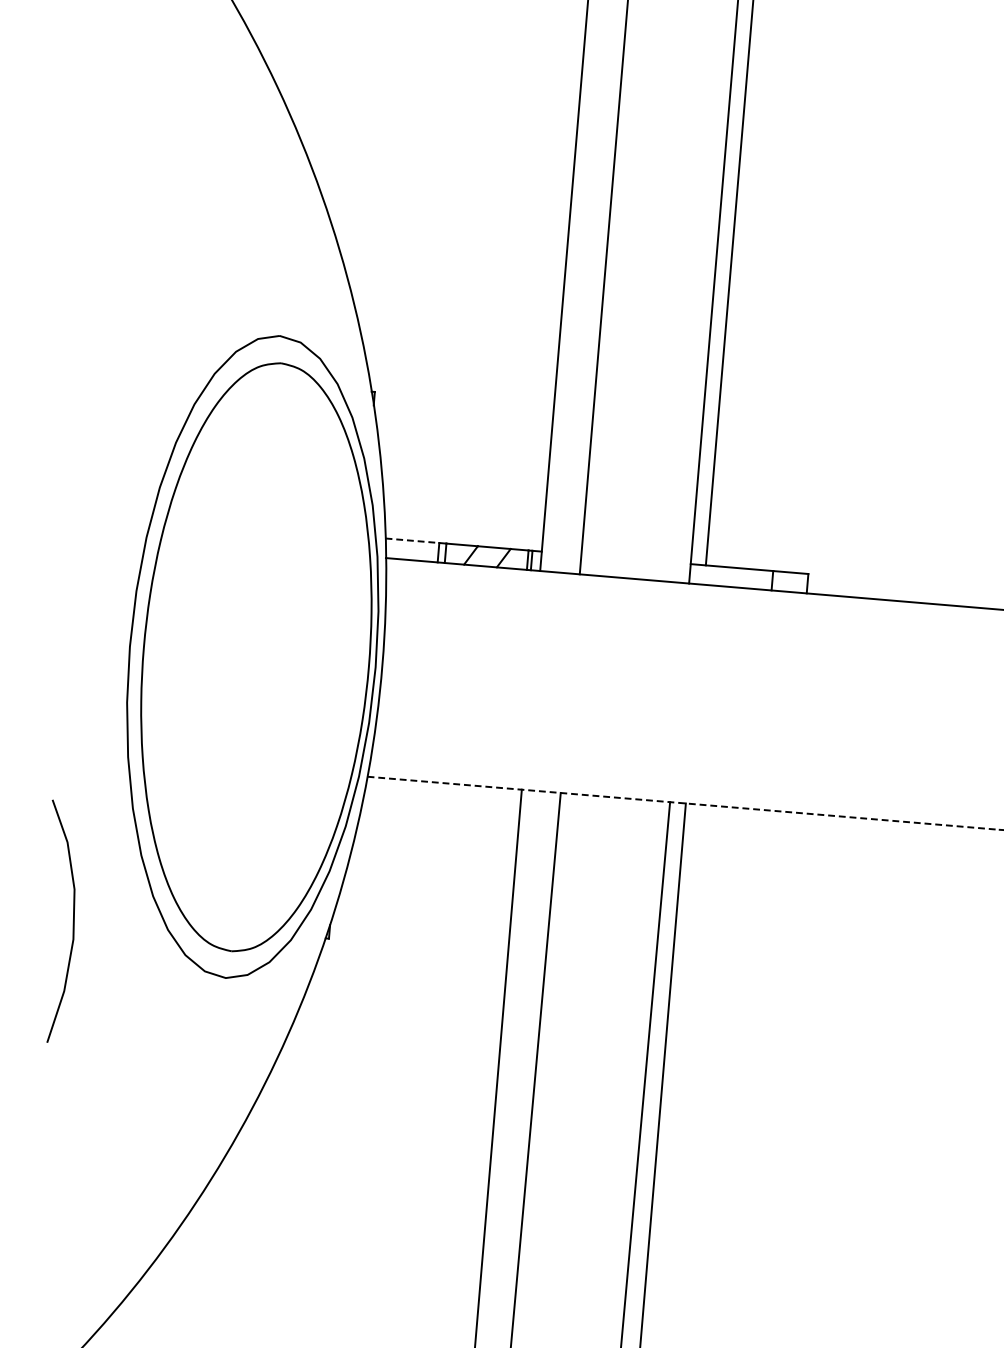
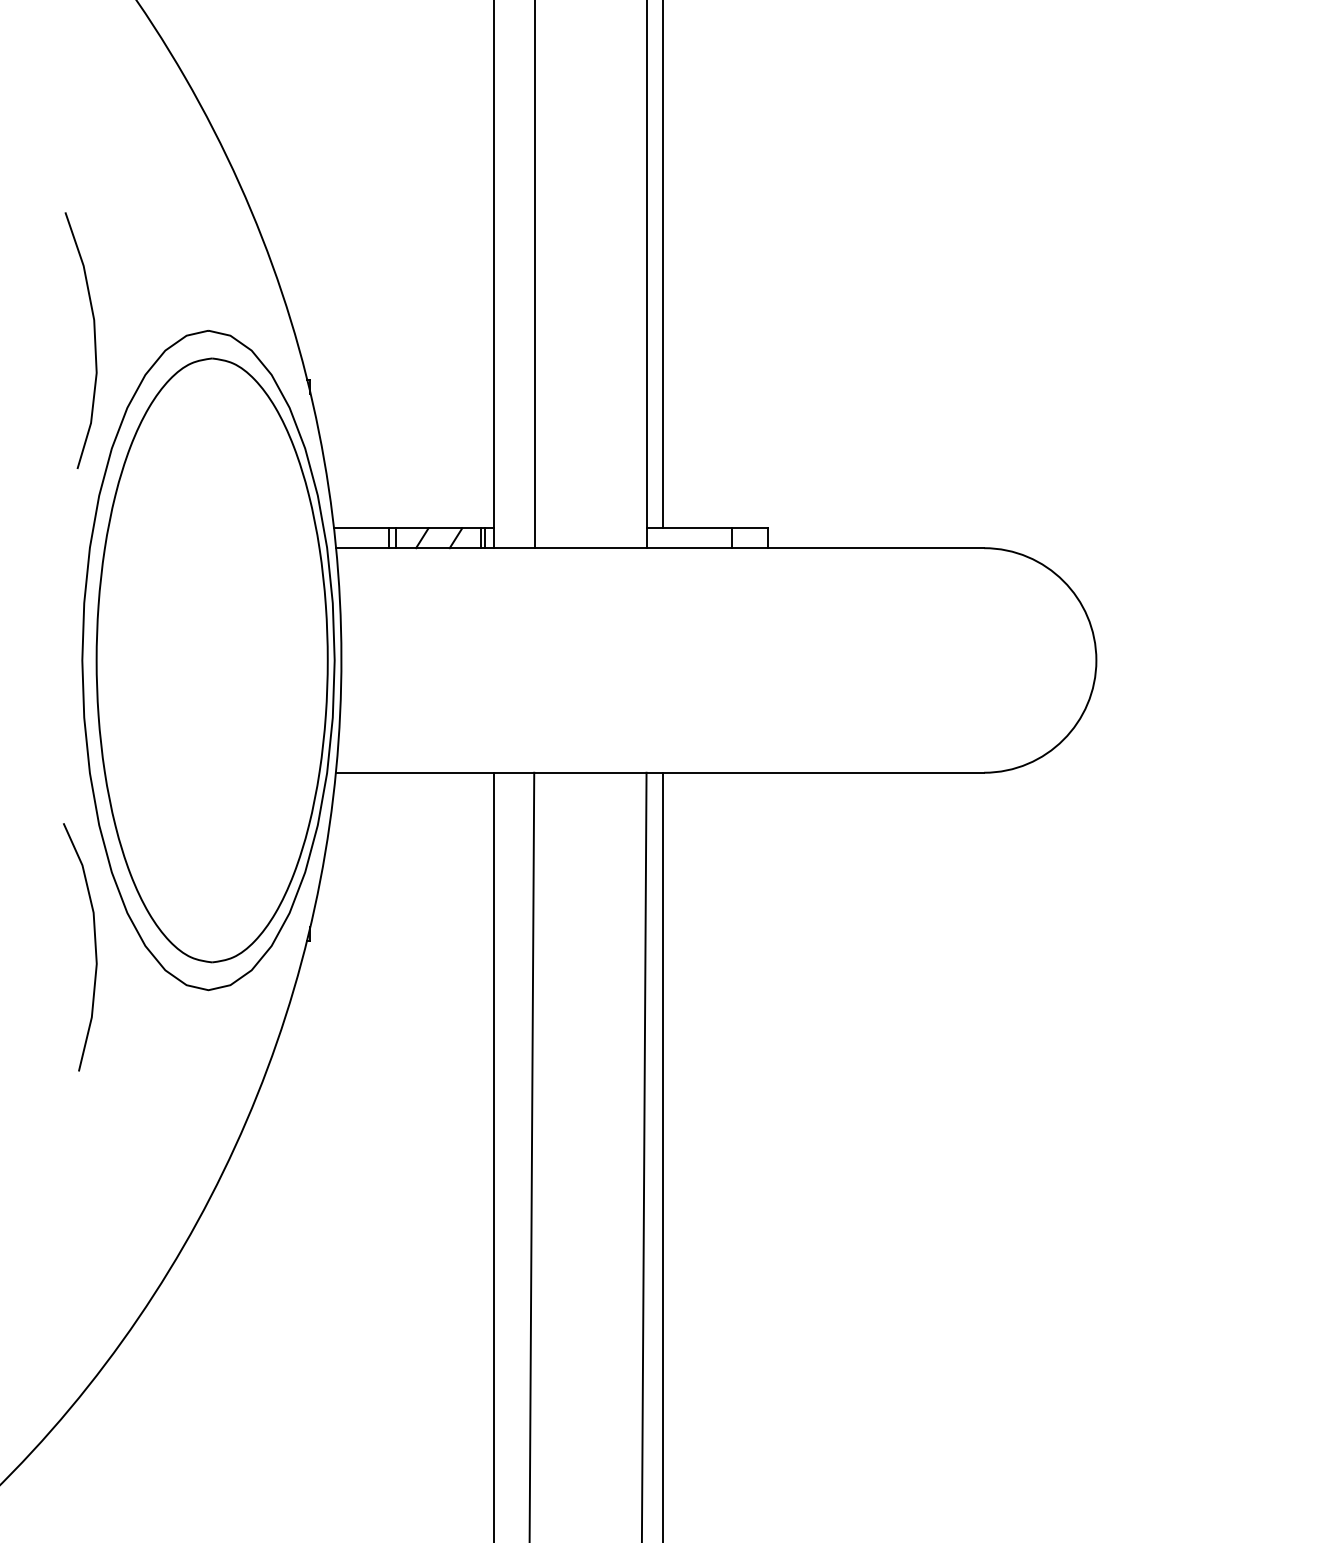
curve: (167, 336) -> (94, 340), added
line: (412, 541) -> (361, 528), dashed -> solid
line: (683, 803) -> (660, 772), dashed -> solid
curve: (72, 923) -> (94, 947), moved

